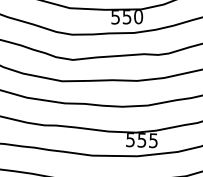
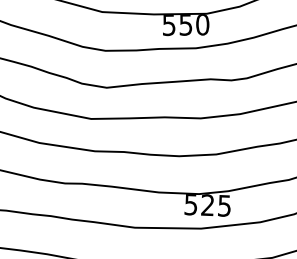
text: (141, 140) -> (207, 205), 555 -> 525

